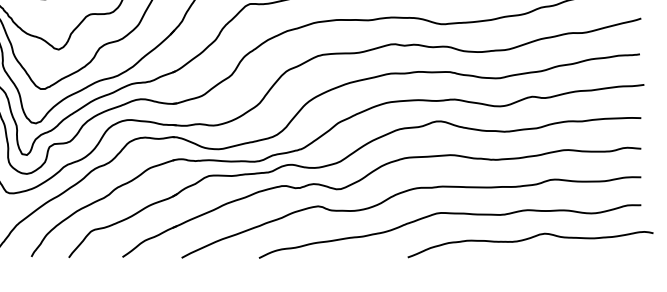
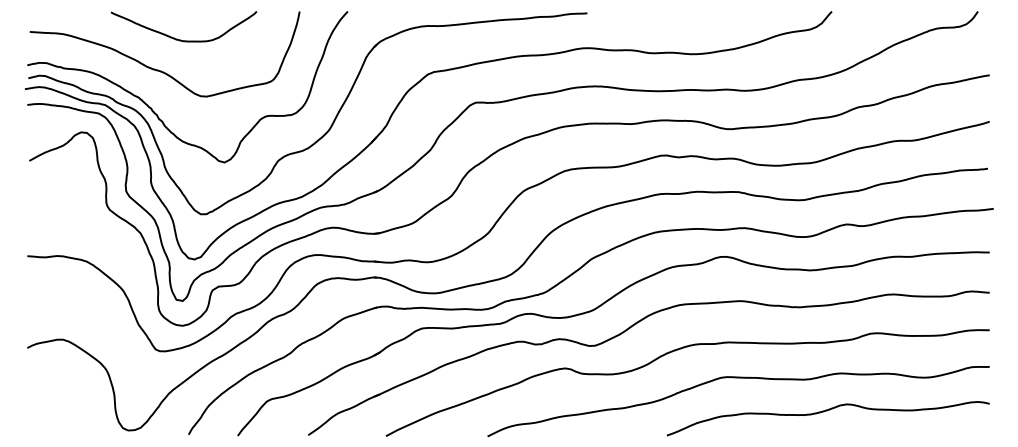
curve: (529, 239) -> (827, 411), moved

